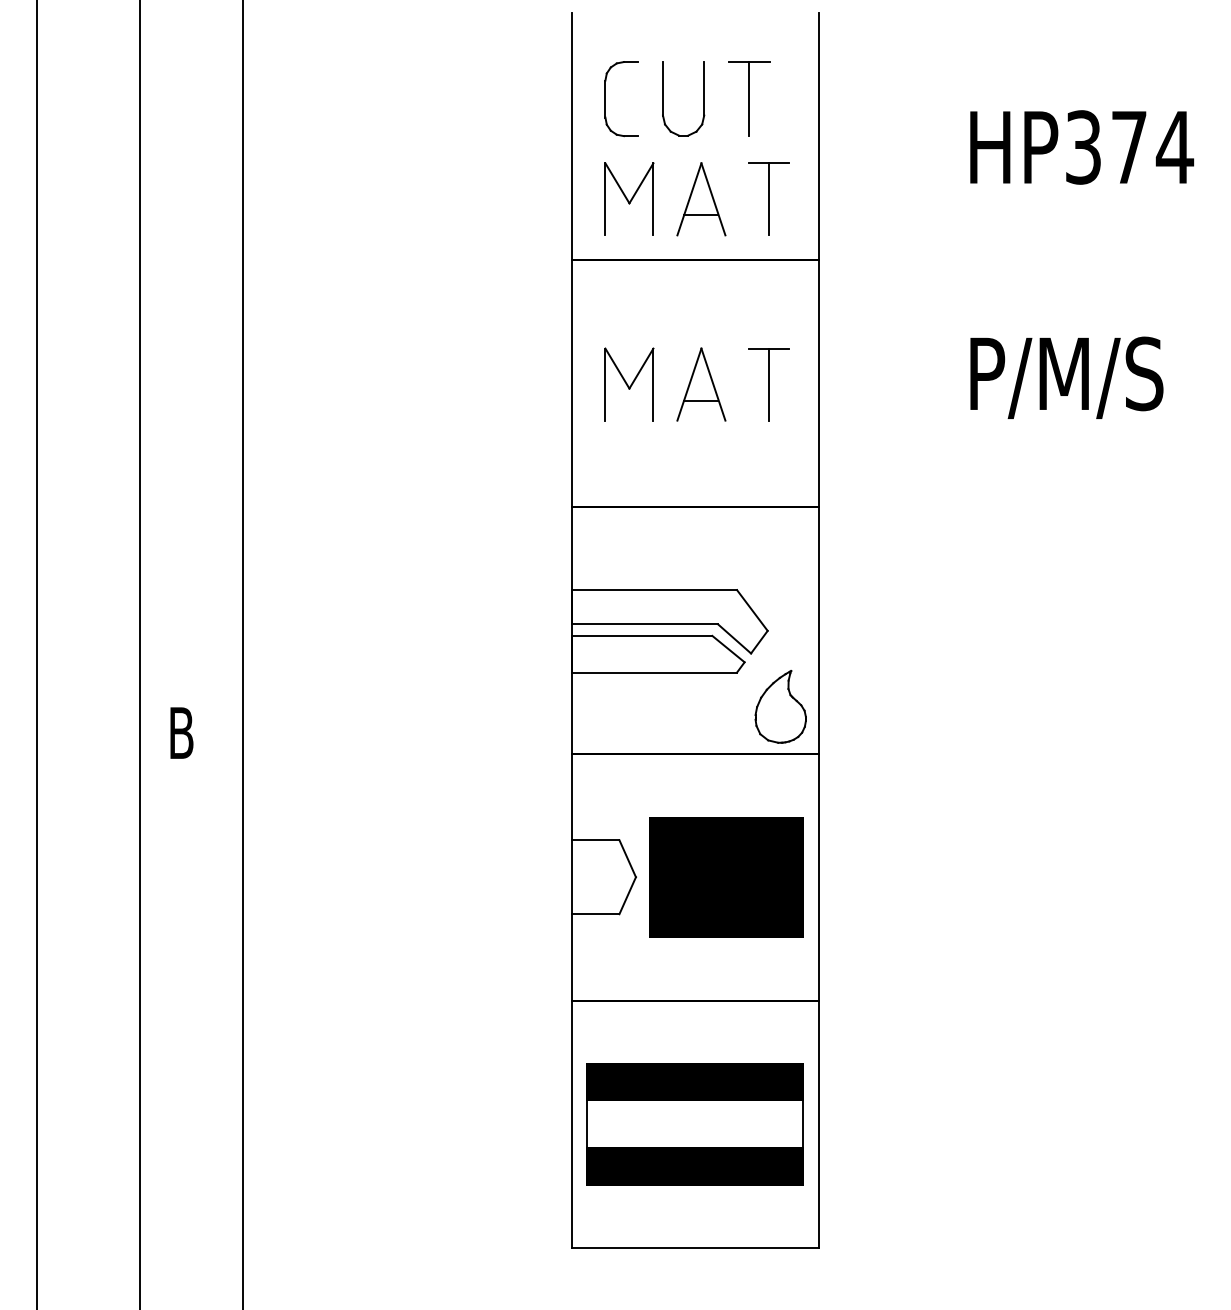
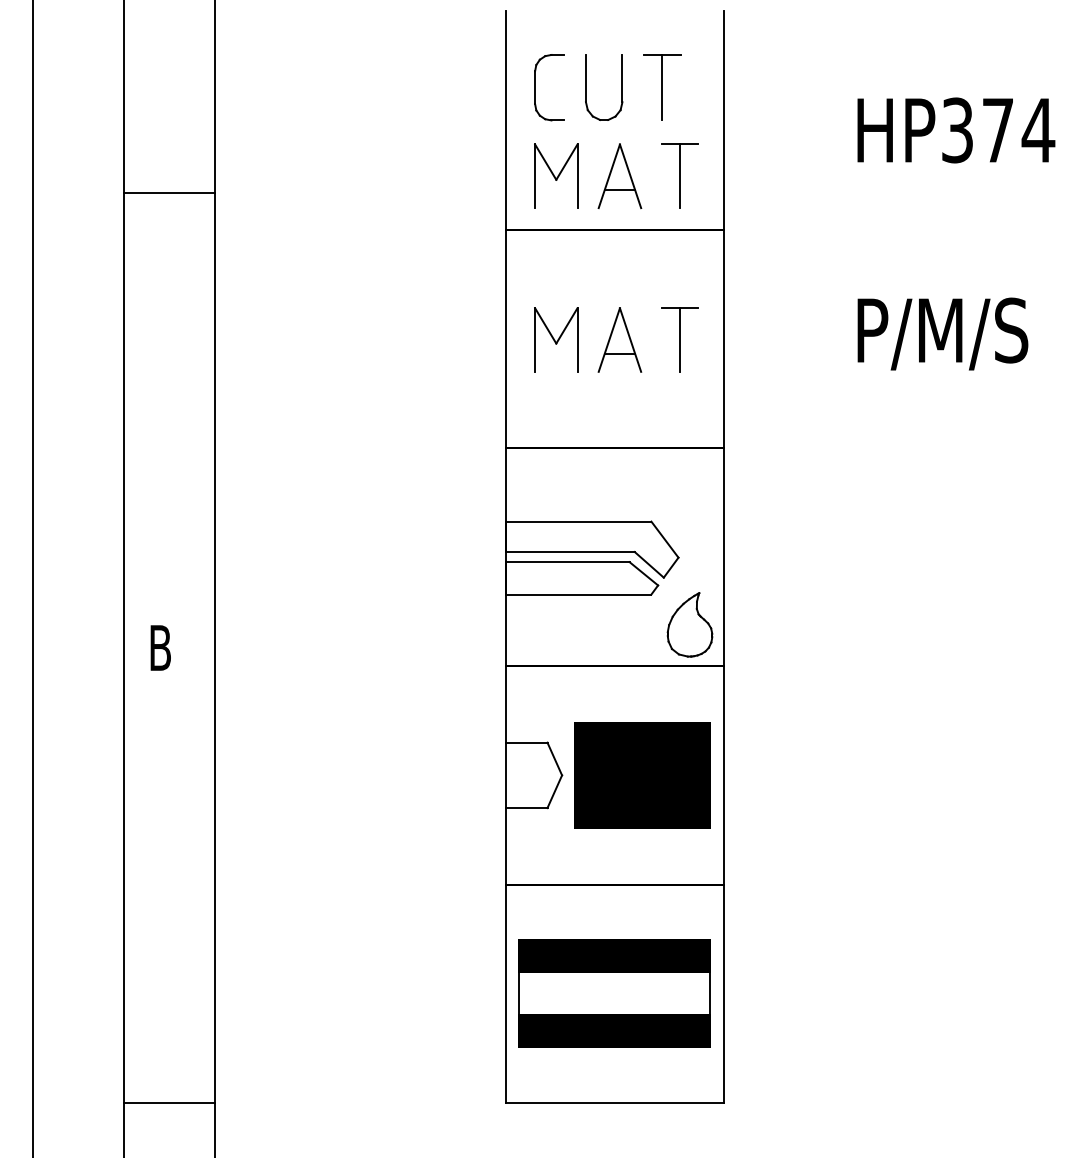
line: (190, 218) -> (168, 193), added
line: (190, 1247) -> (168, 1102), added

